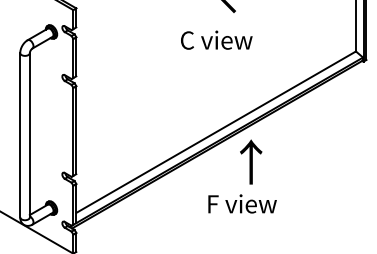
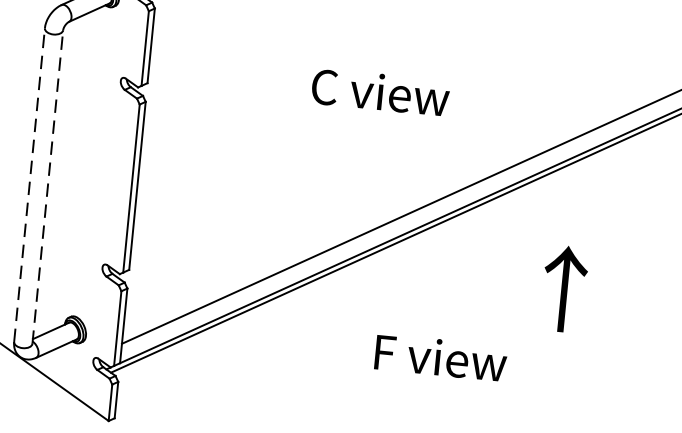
text: (216, 39) -> (380, 90), moved
line: (20, 134) -> (30, 183), solid -> dashed
line: (29, 134) -> (47, 185), solid -> dashed
text: (251, 161) -> (565, 288), moved

